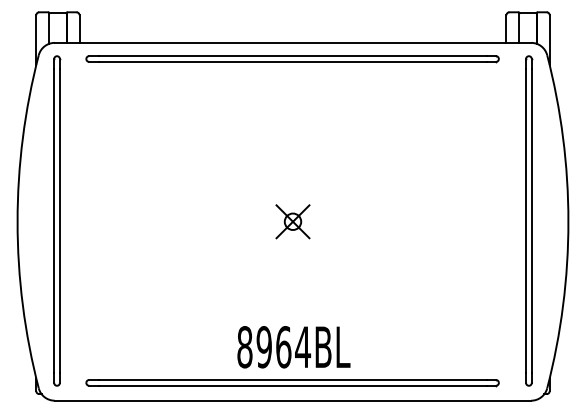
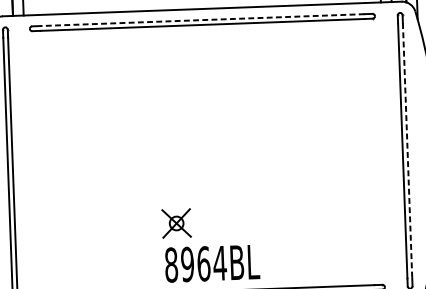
line: (292, 56) -> (202, 20), solid -> dashed
part: (292, 221) -> (176, 223), moved
line: (531, 221) -> (407, 151), solid -> dashed

